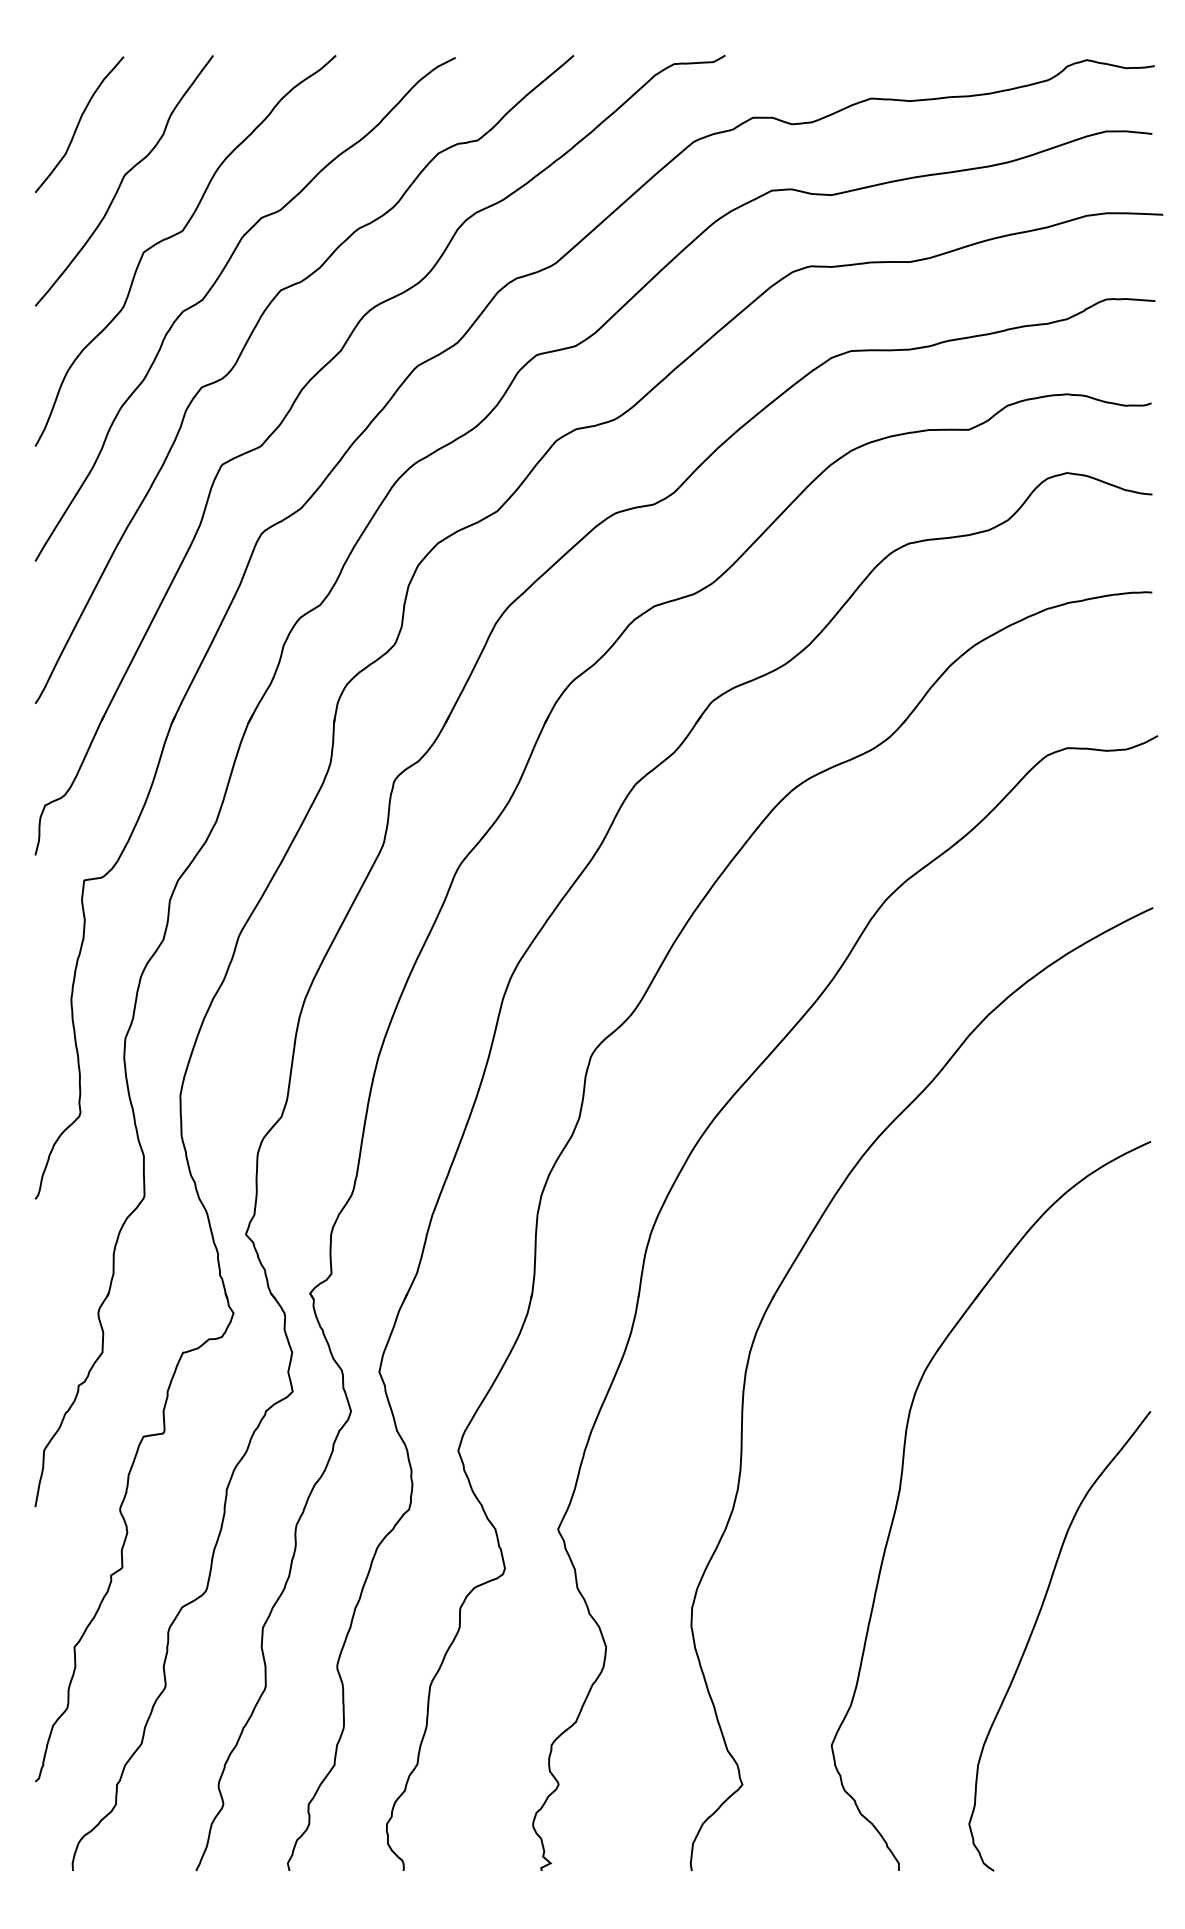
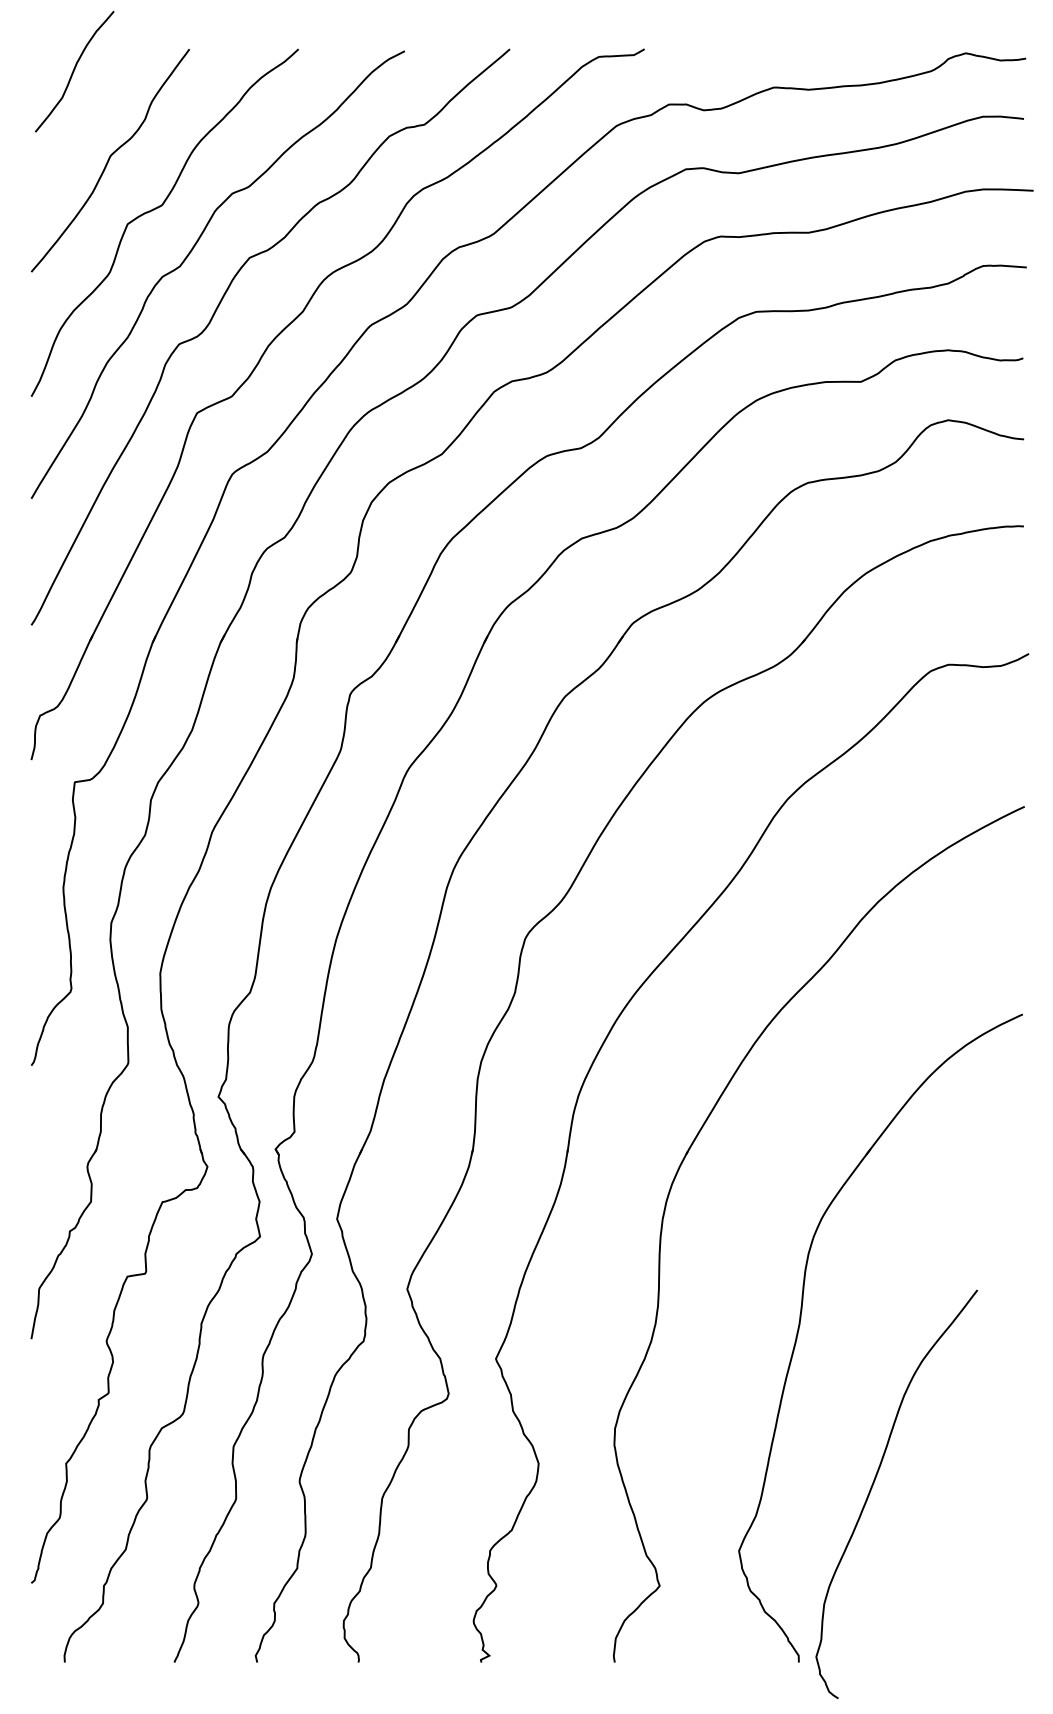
curve: (79, 124) -> (74, 71), moved
curve: (1034, 1628) -> (874, 1483), moved

